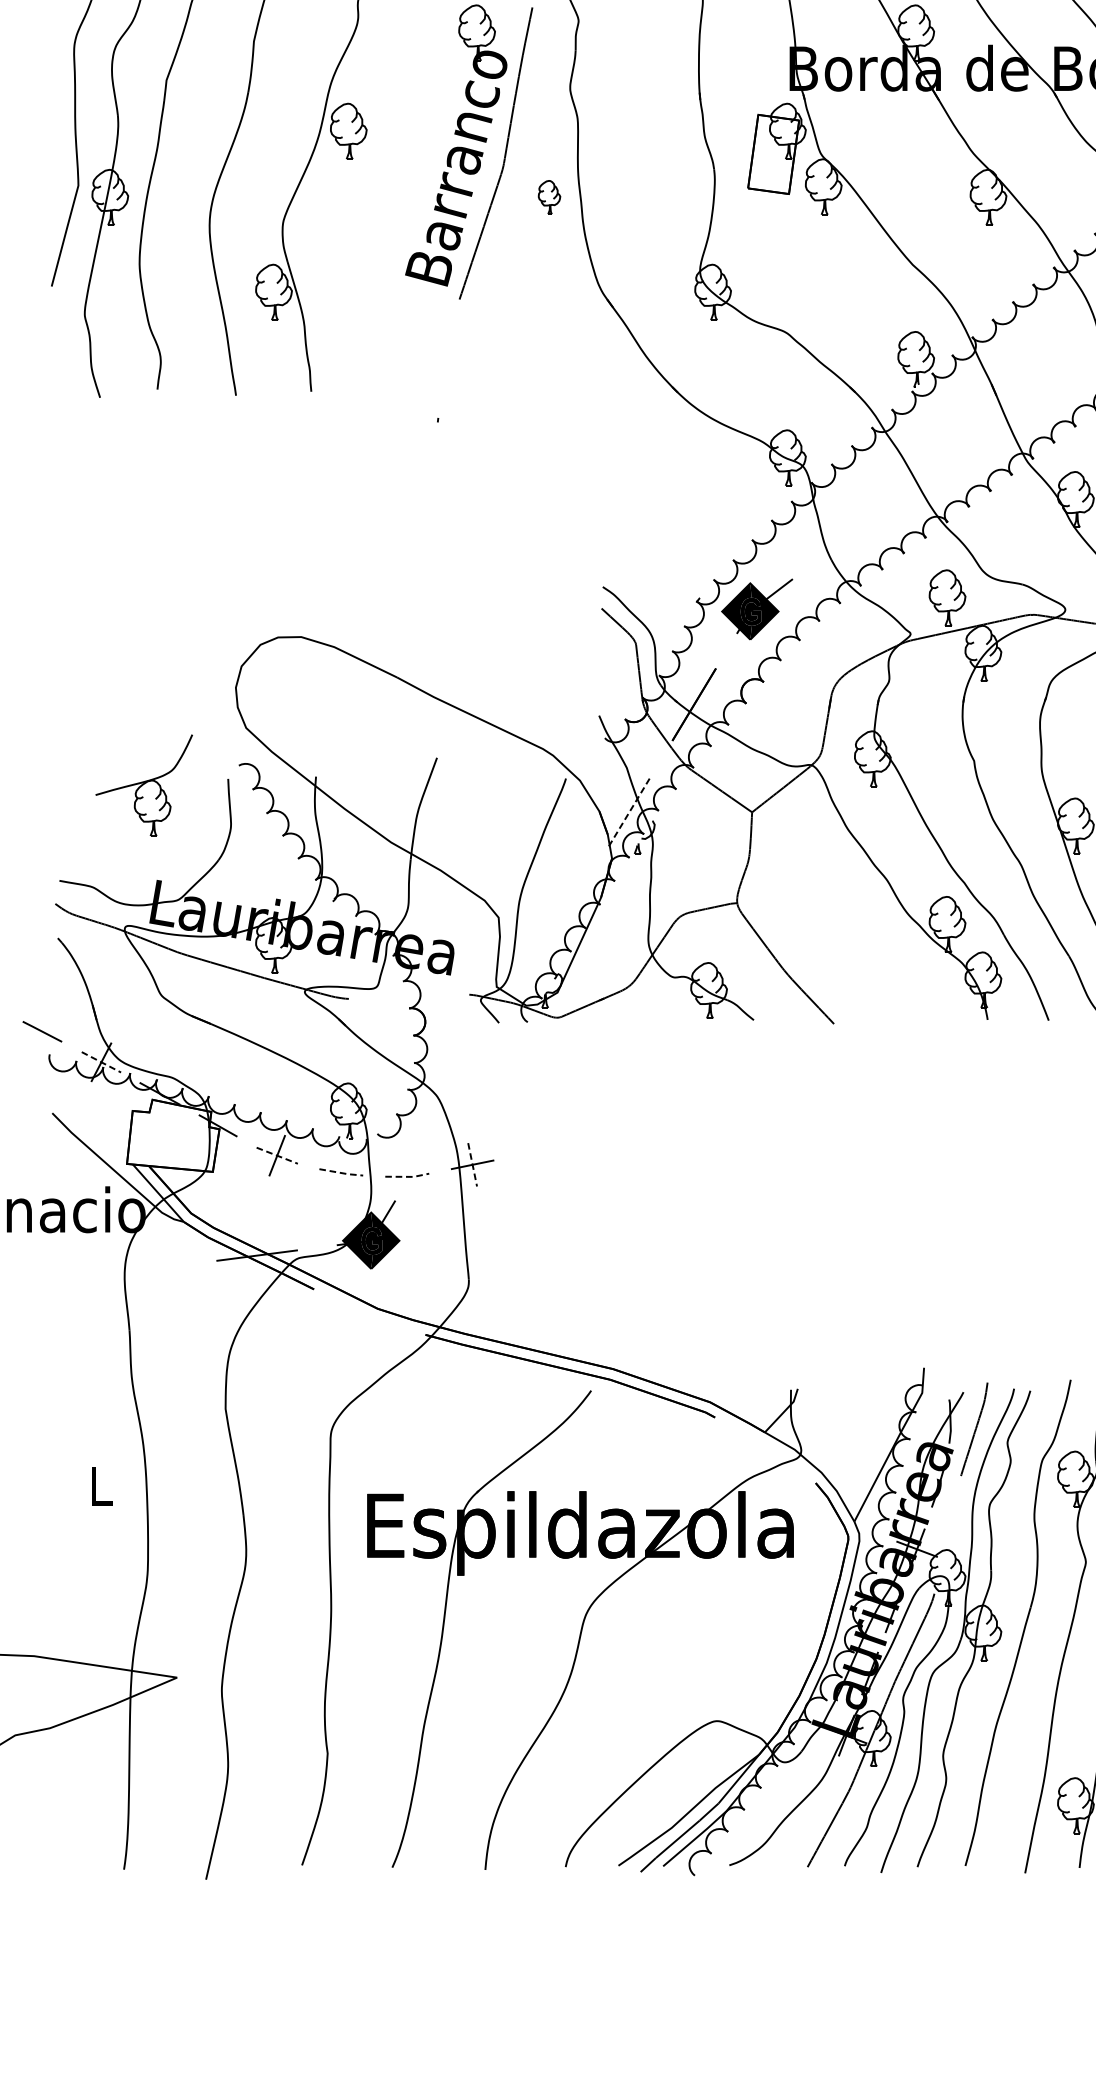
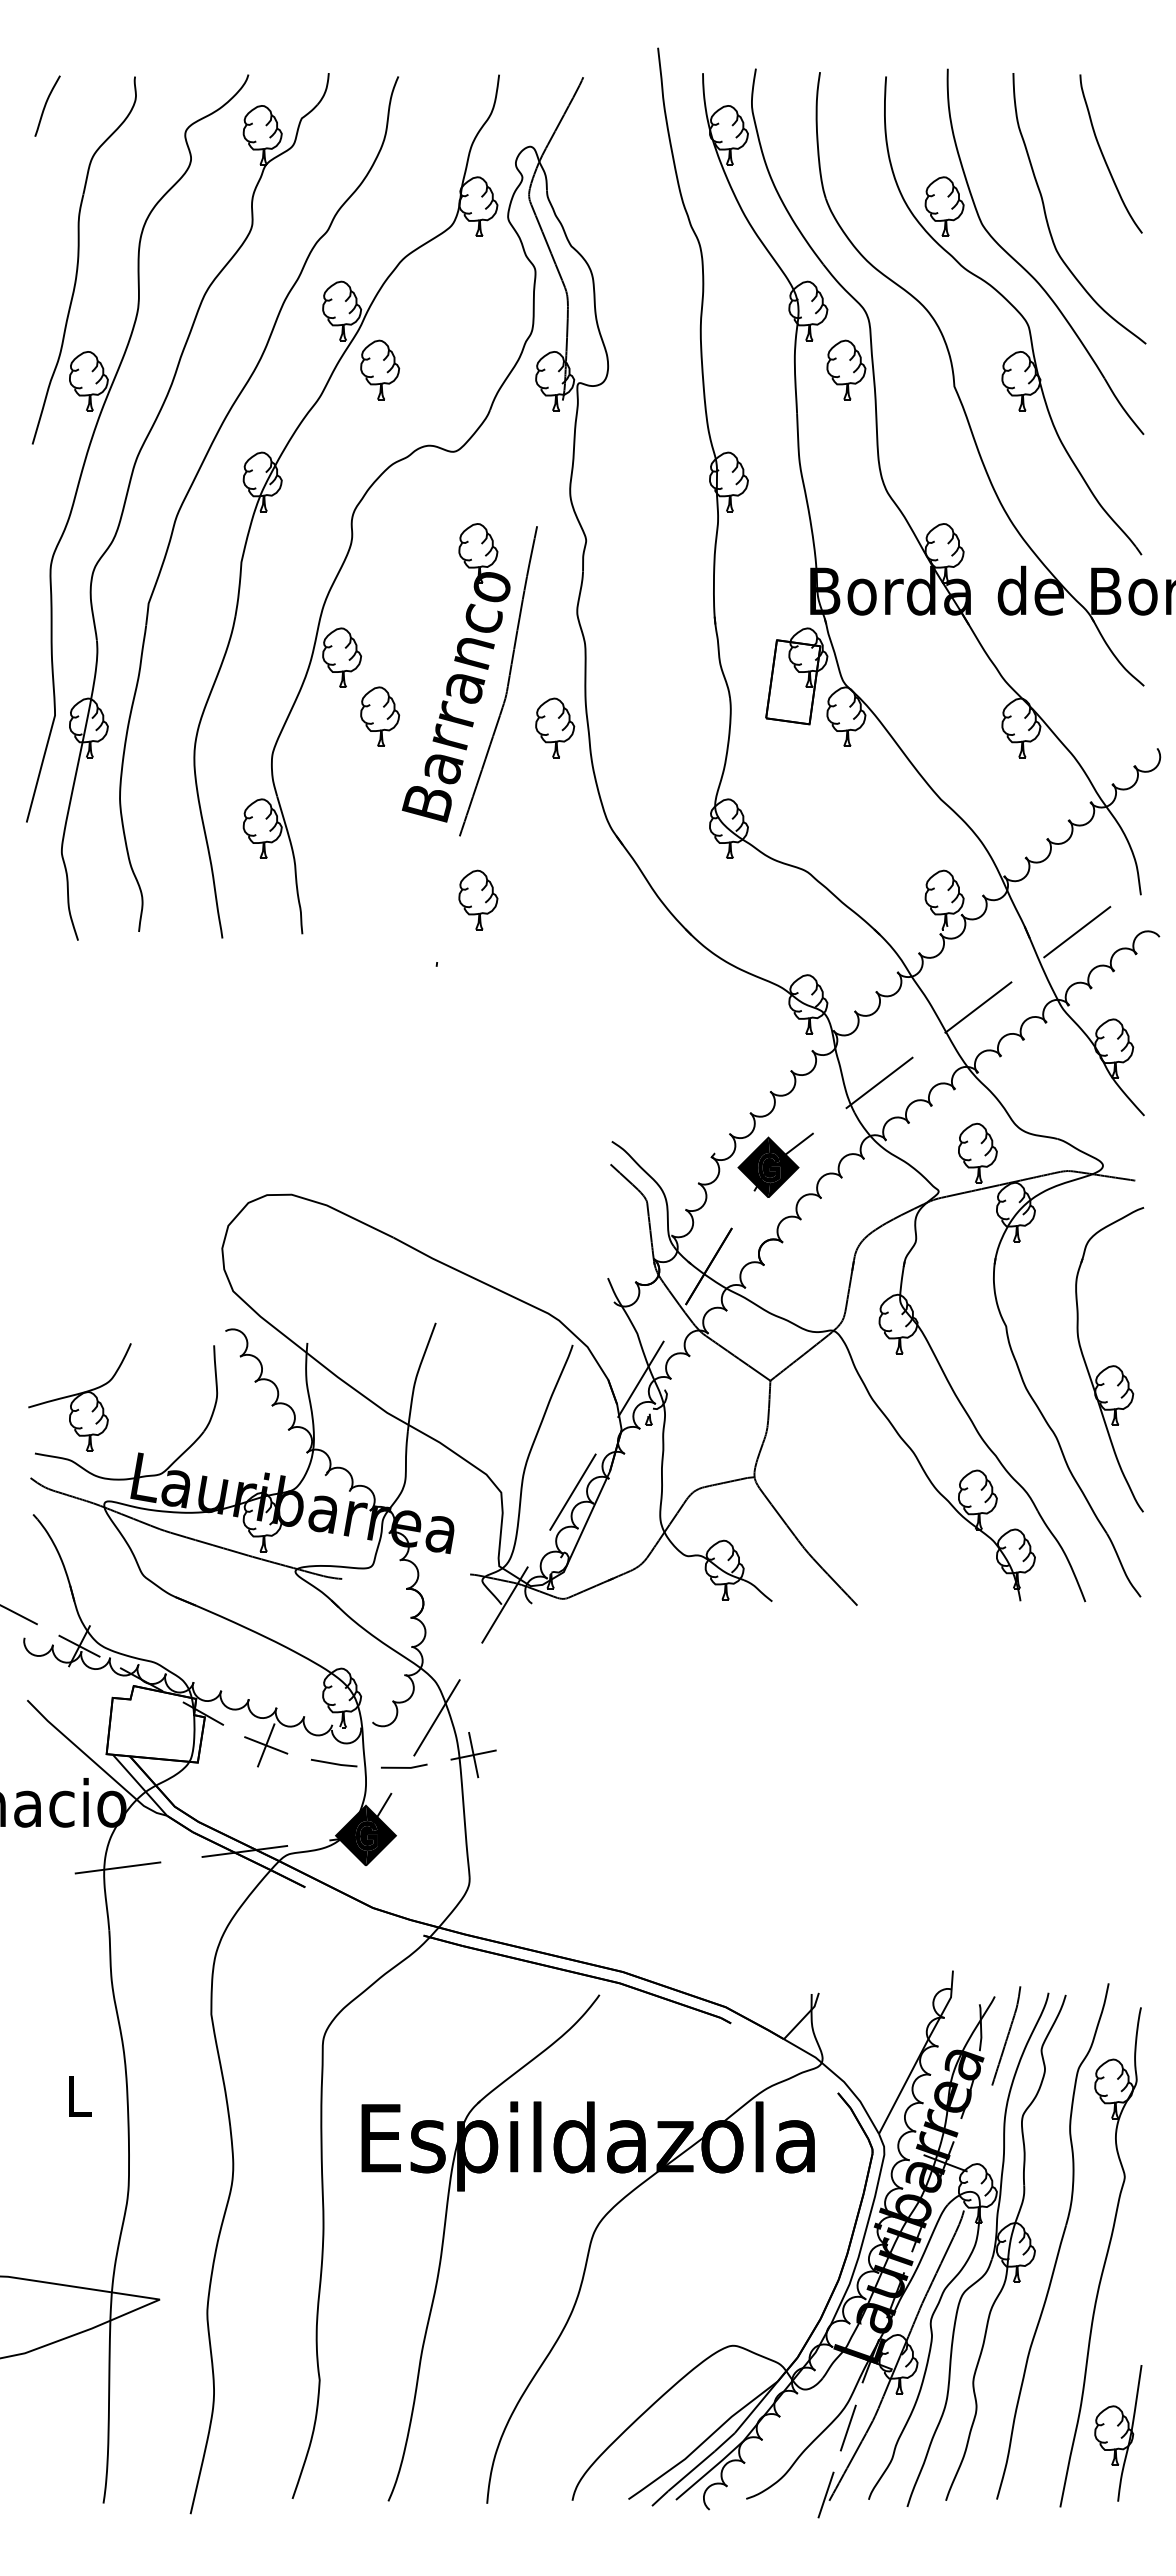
part: (384, 186) -> (380, 716), added
part: (549, 197) -> (555, 727), size x1.67
part: (477, 359) -> (478, 899), added
line: (1041, 390) -> (1077, 932), added
line: (948, 460) -> (978, 1007), added
line: (854, 531) -> (879, 1082), added
part: (143, 785) -> (79, 1397), moved
line: (629, 811) -> (640, 1379), dashed -> solid
line: (565, 916) -> (572, 1491), added
line: (501, 1023) -> (504, 1604), added
line: (101, 1062) -> (79, 1646), dashed -> solid
line: (437, 1129) -> (436, 1717), added
line: (277, 1155) -> (266, 1745), dashed -> solid
line: (472, 1165) -> (473, 1755), dashed -> solid
line: (342, 1173) -> (335, 1764), dashed -> solid
line: (408, 1176) -> (405, 1767), dashed -> solid
line: (137, 1270) -> (117, 1867), added
line: (824, 1798) -> (847, 2427), added
line: (804, 1861) -> (825, 2494), added

